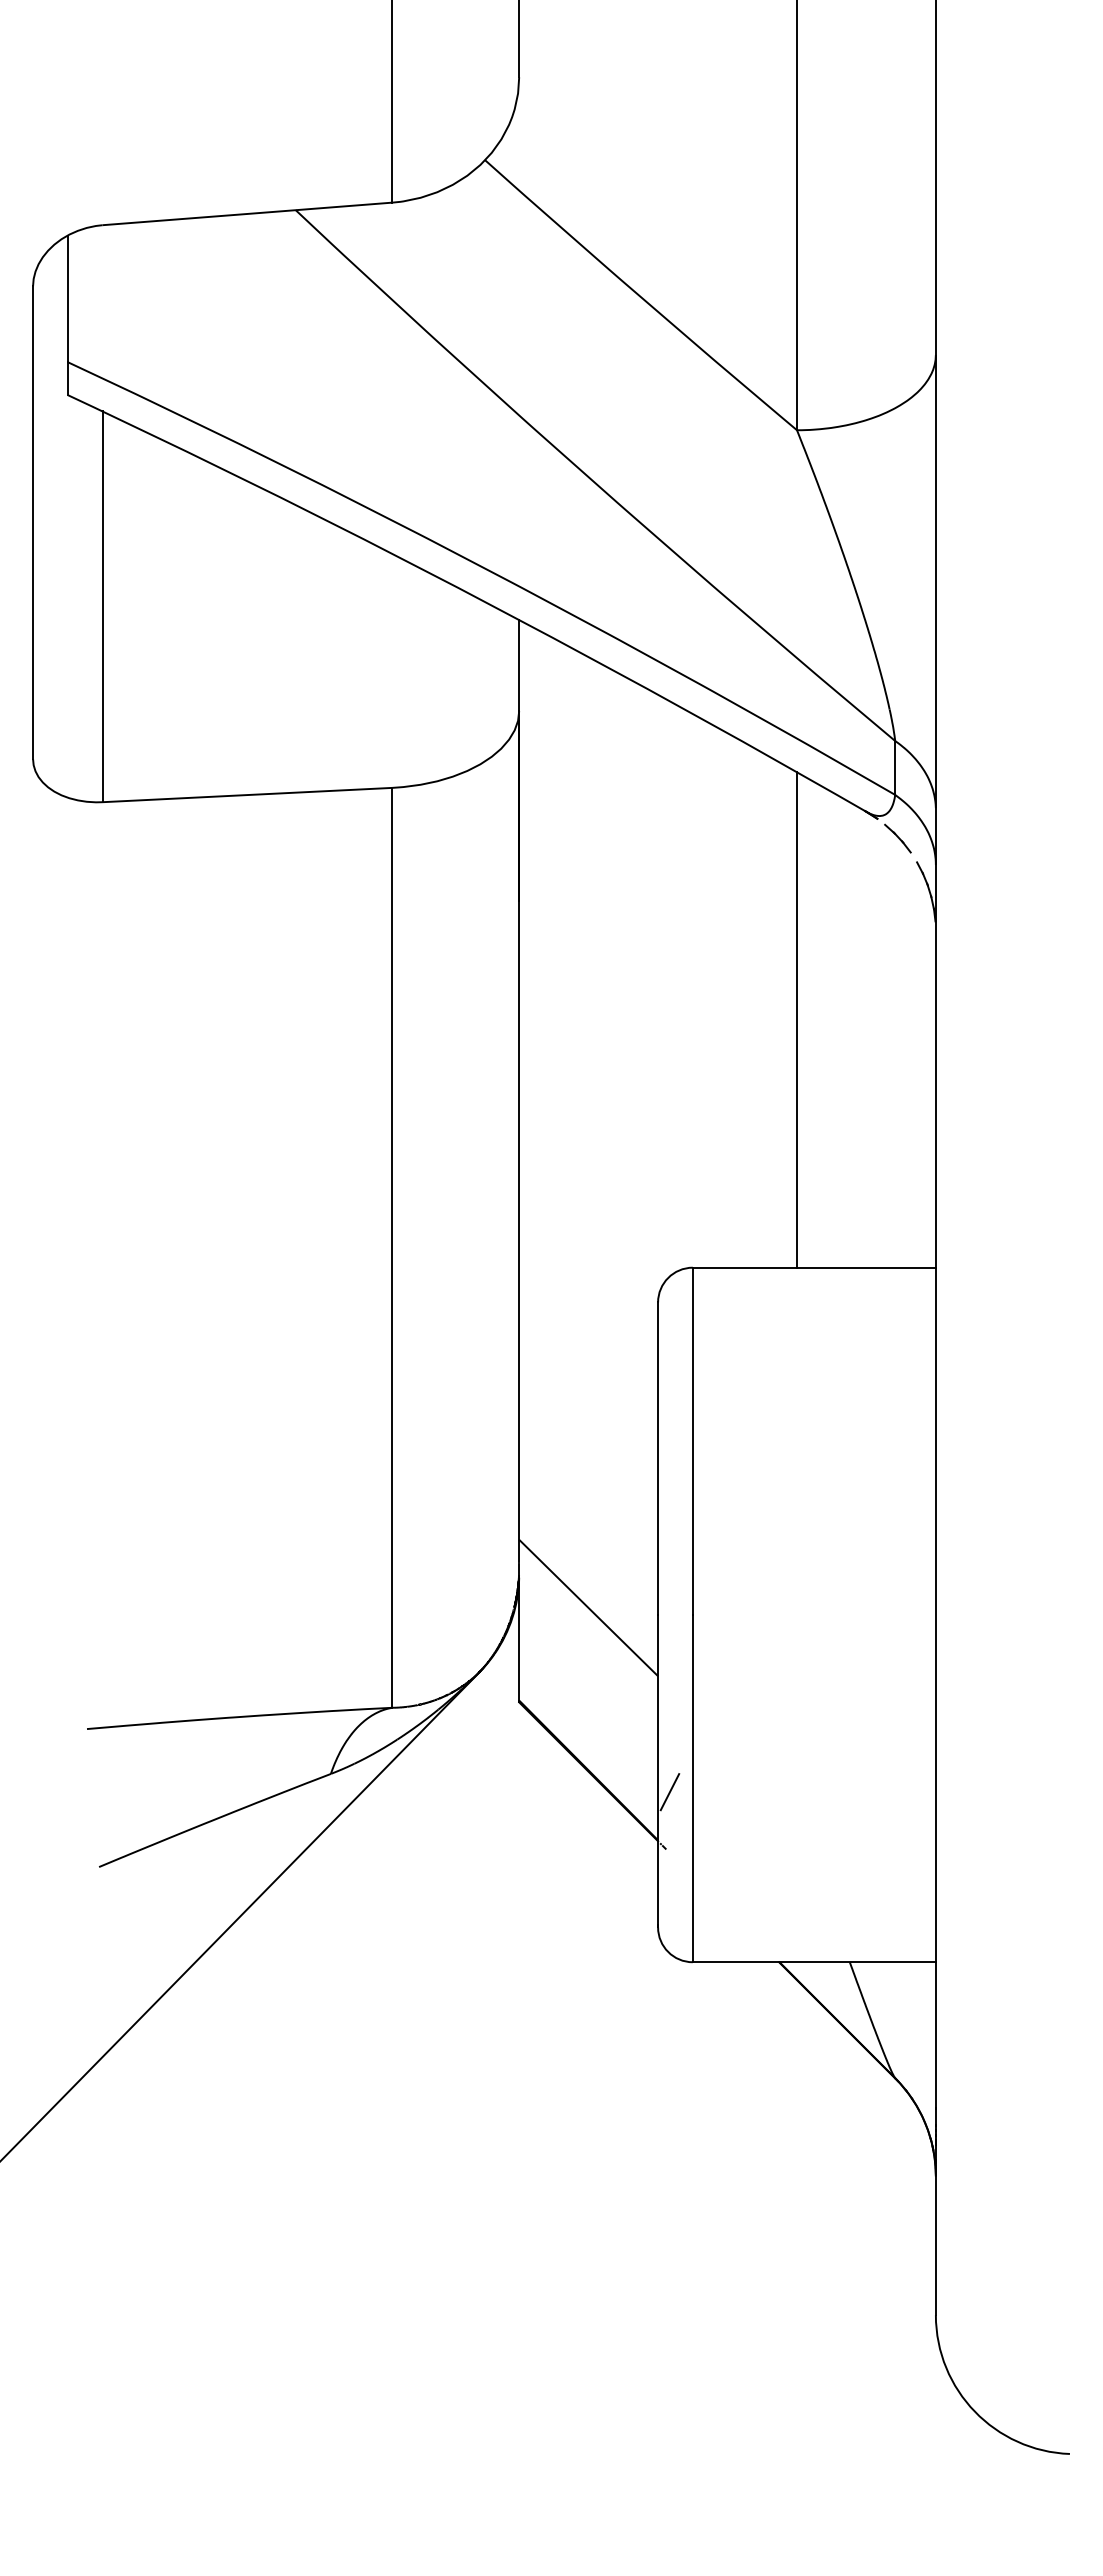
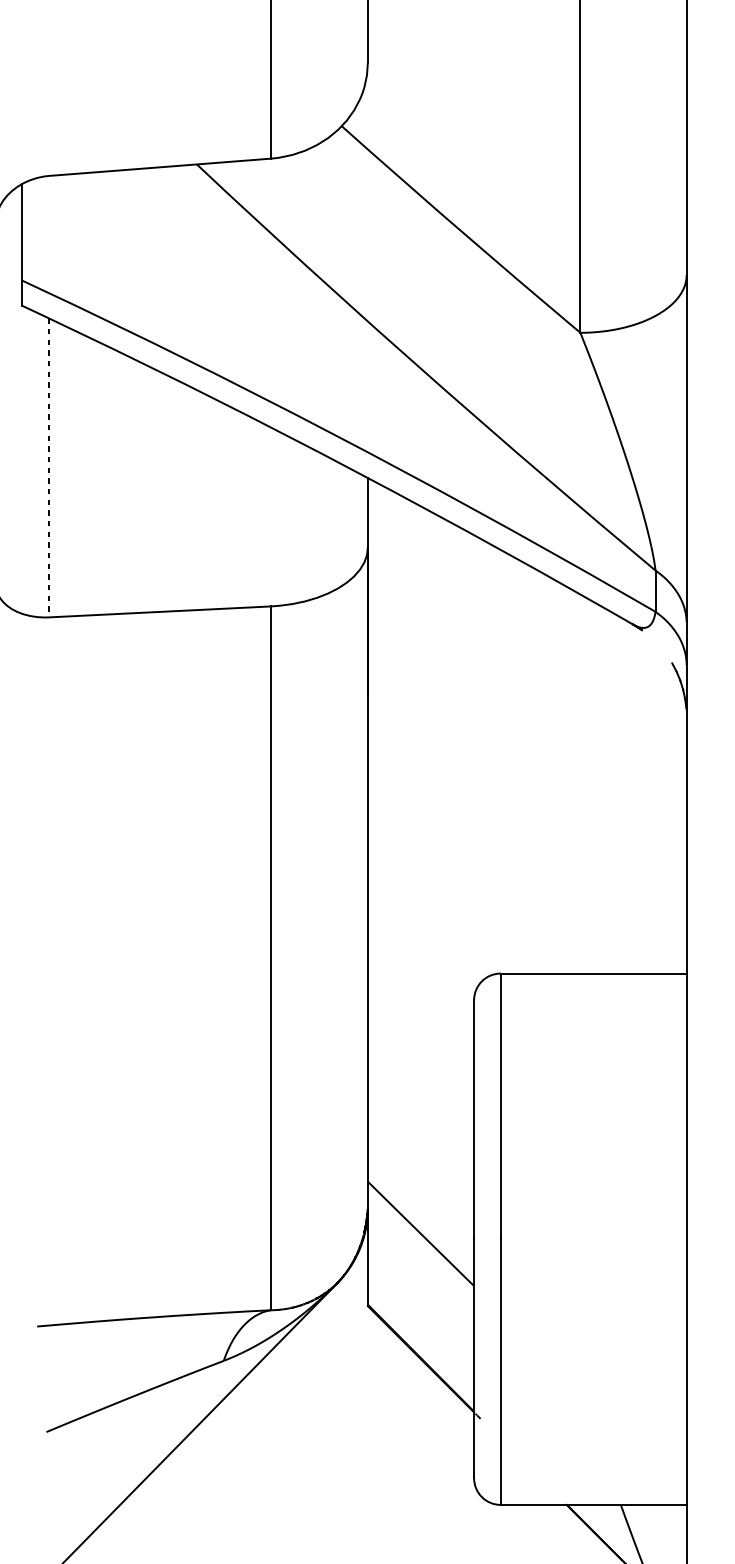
line: (102, 607) -> (49, 468), solid -> dashed
part: (897, 838) -> (657, 645), removed
line: (796, 1019) -> (580, 783), removed
line: (669, 1792) -> (482, 1375), removed

